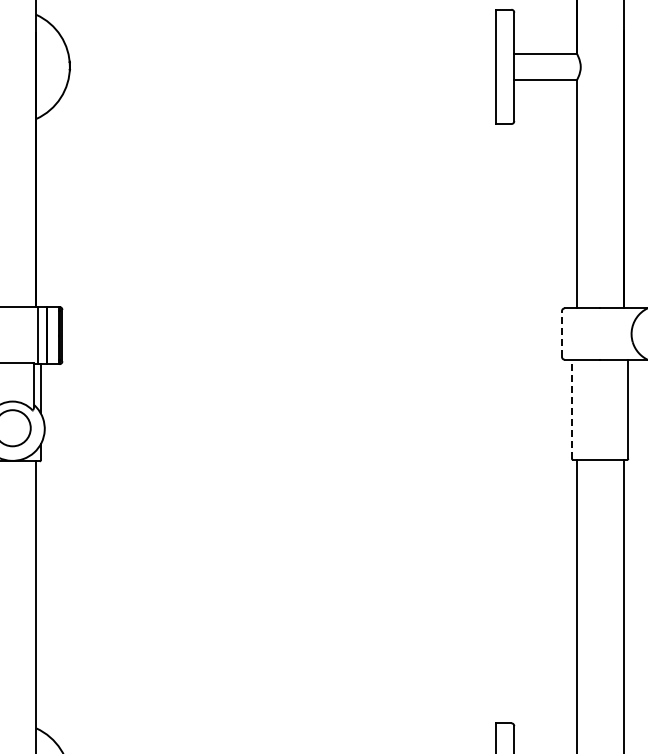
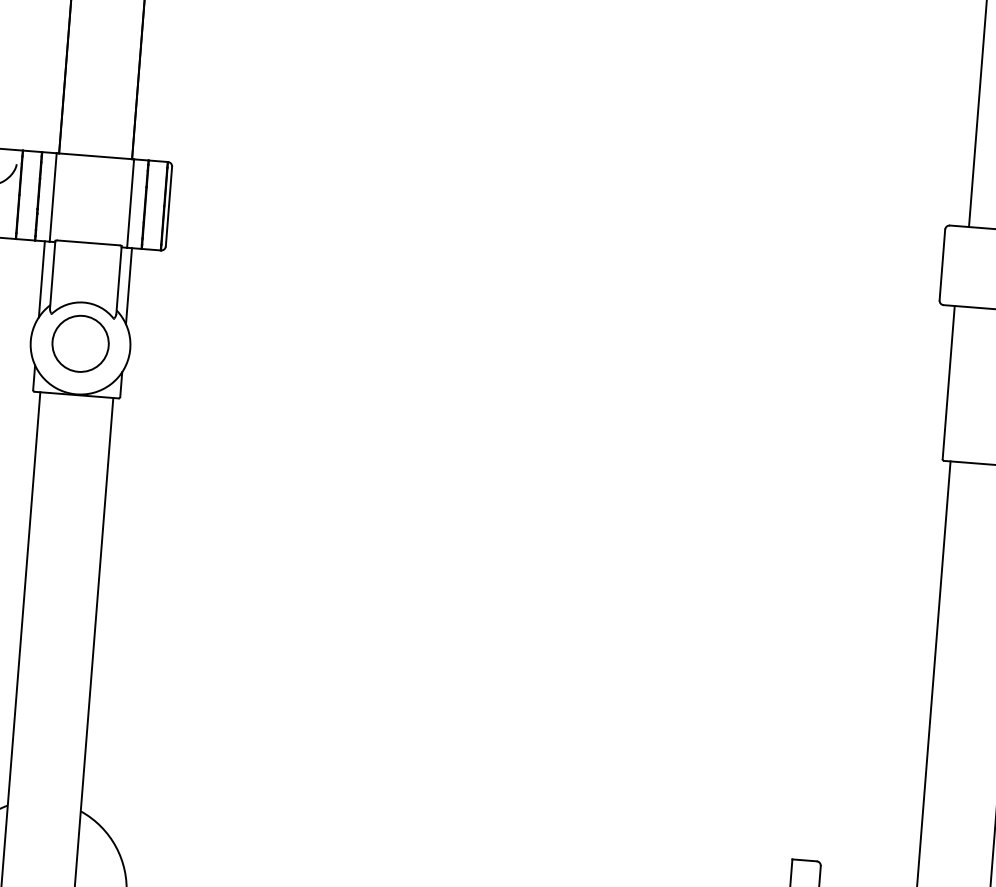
line: (561, 334) -> (941, 265), dashed -> solid
line: (571, 408) -> (948, 381), dashed -> solid

